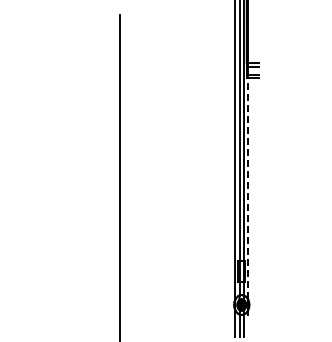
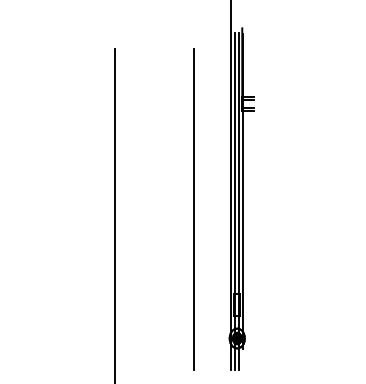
line: (198, 175) -> (194, 209), added
line: (248, 187) -> (243, 221), dashed -> solid

